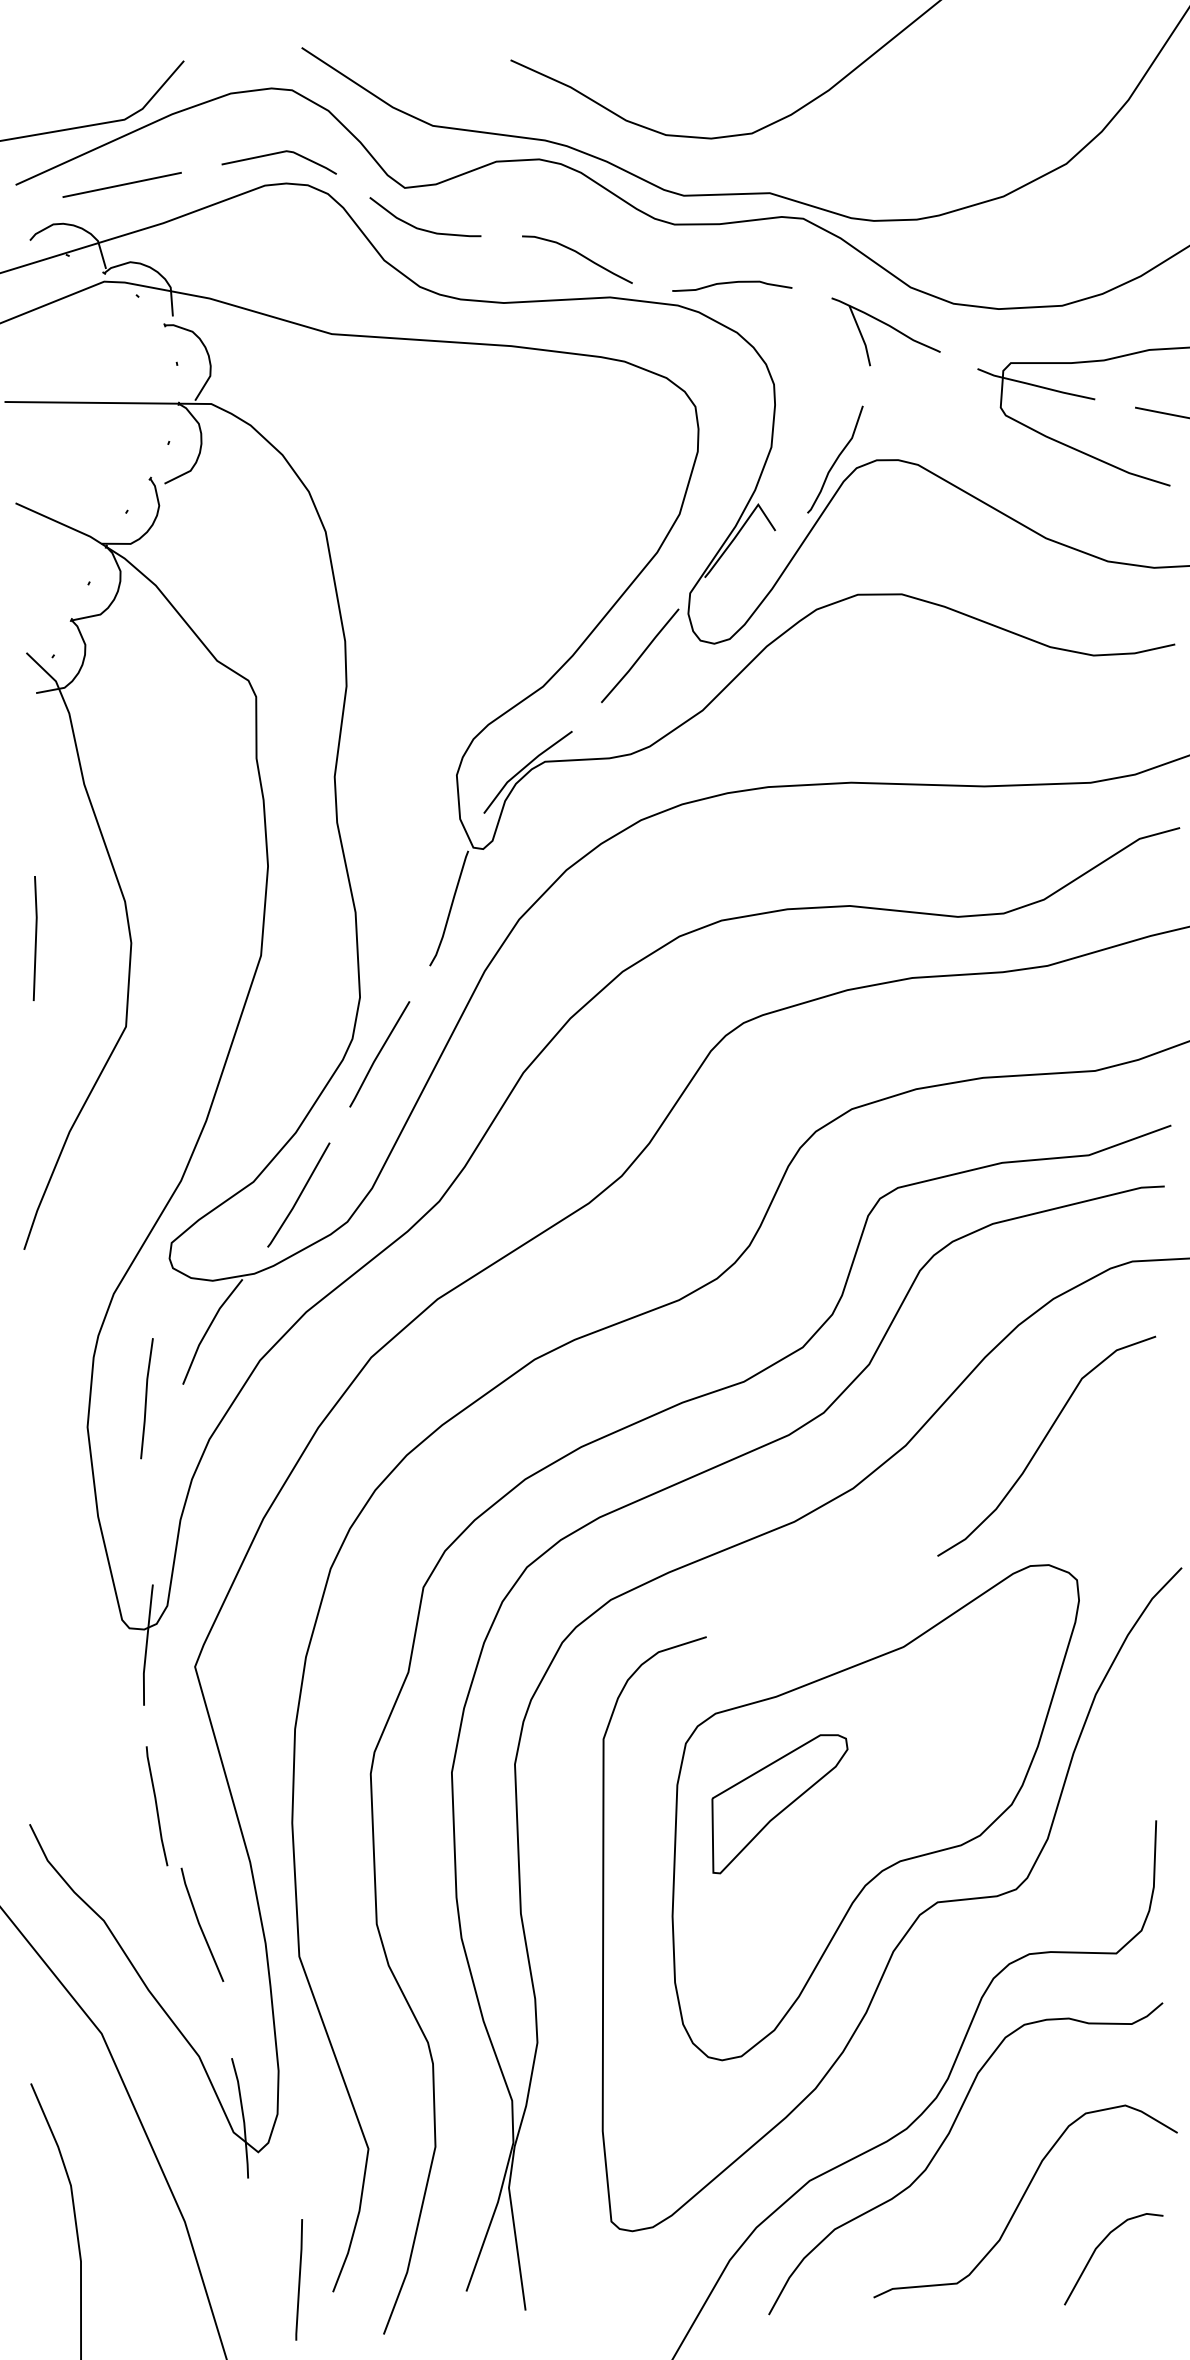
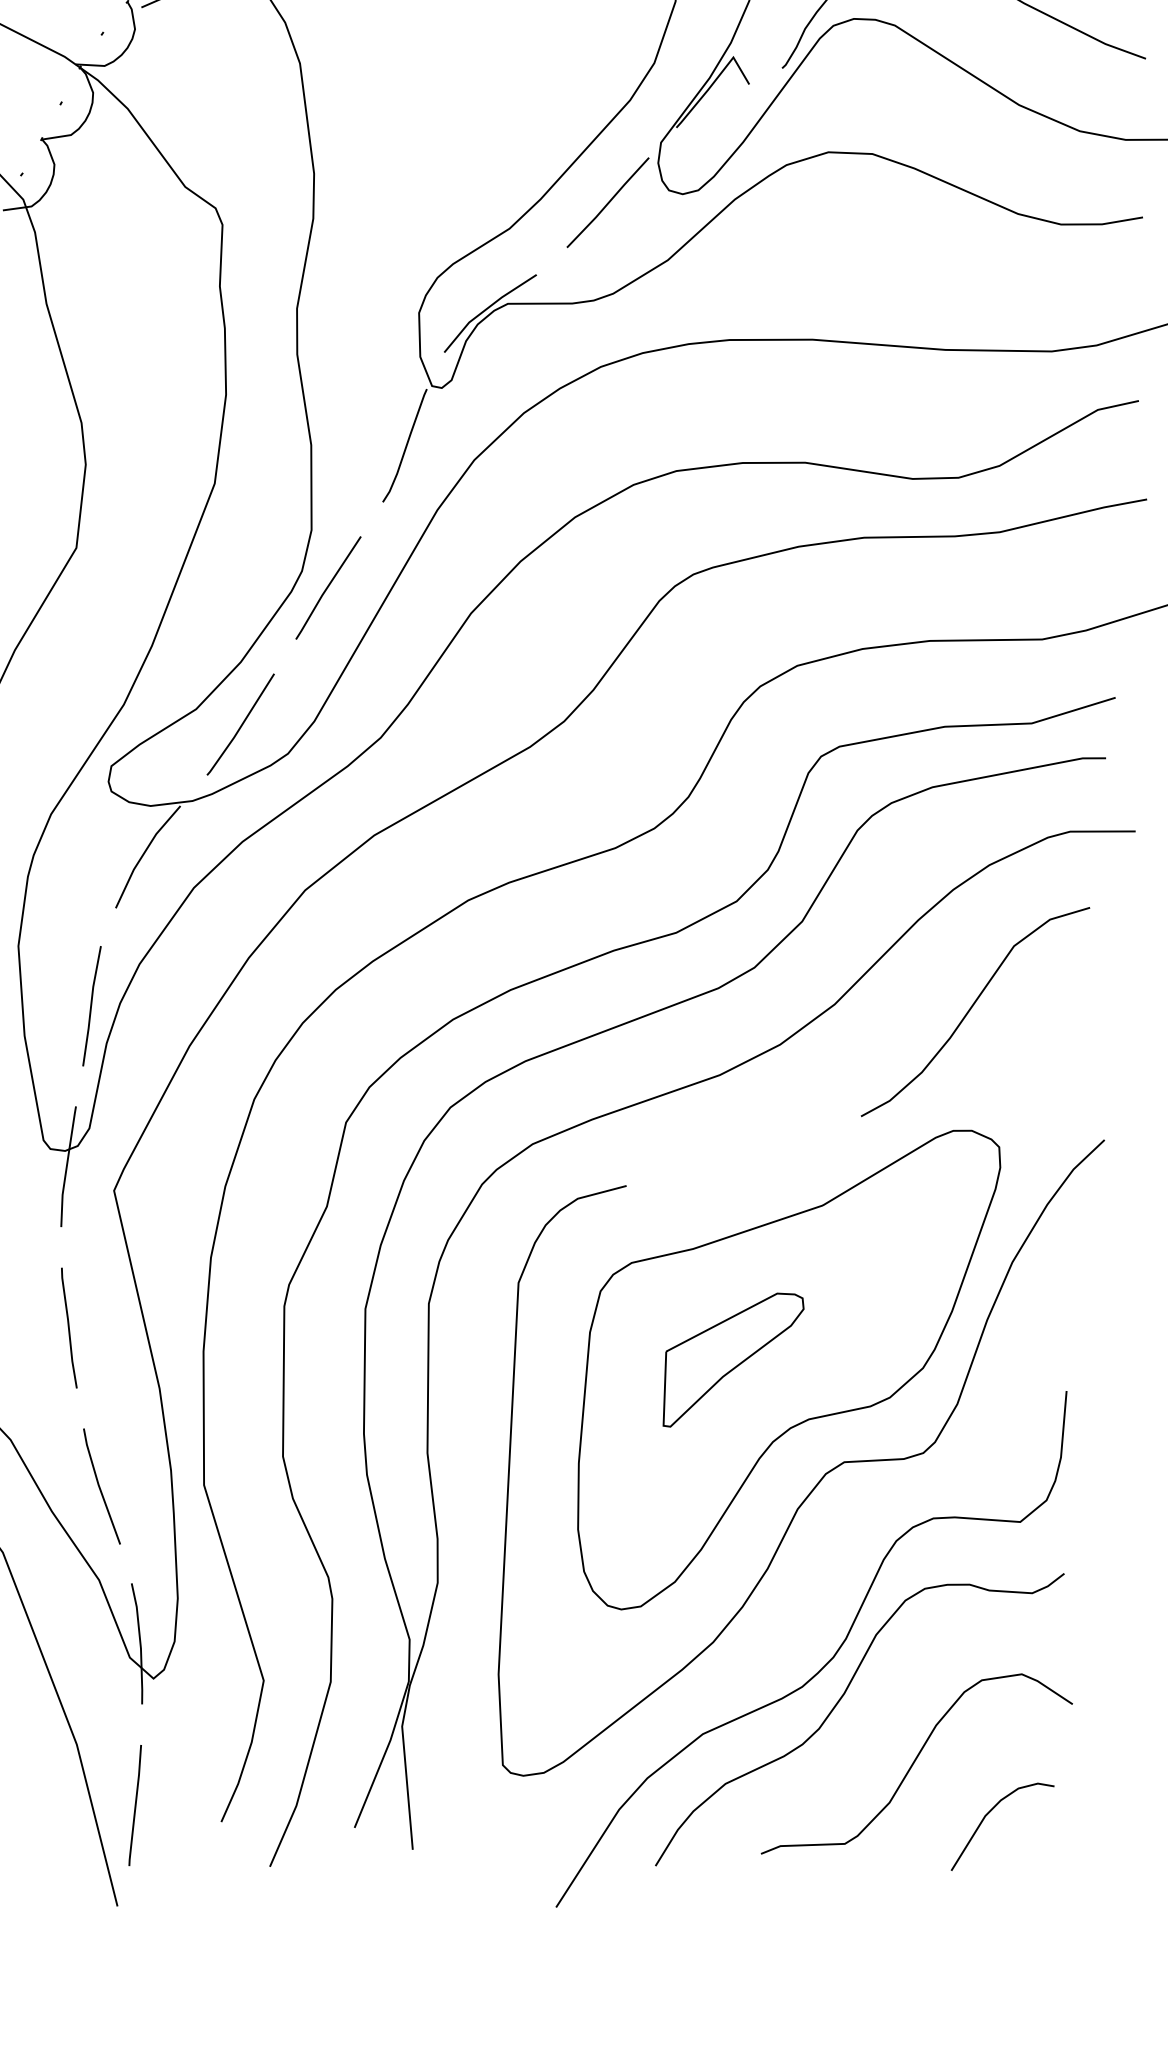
line: (146, 1398) -> (91, 1006), moved
part: (779, 1804) -> (732, 1360), moved
line: (200, 1924) -> (100, 1486), moved
line: (298, 2279) -> (134, 1805), moved

